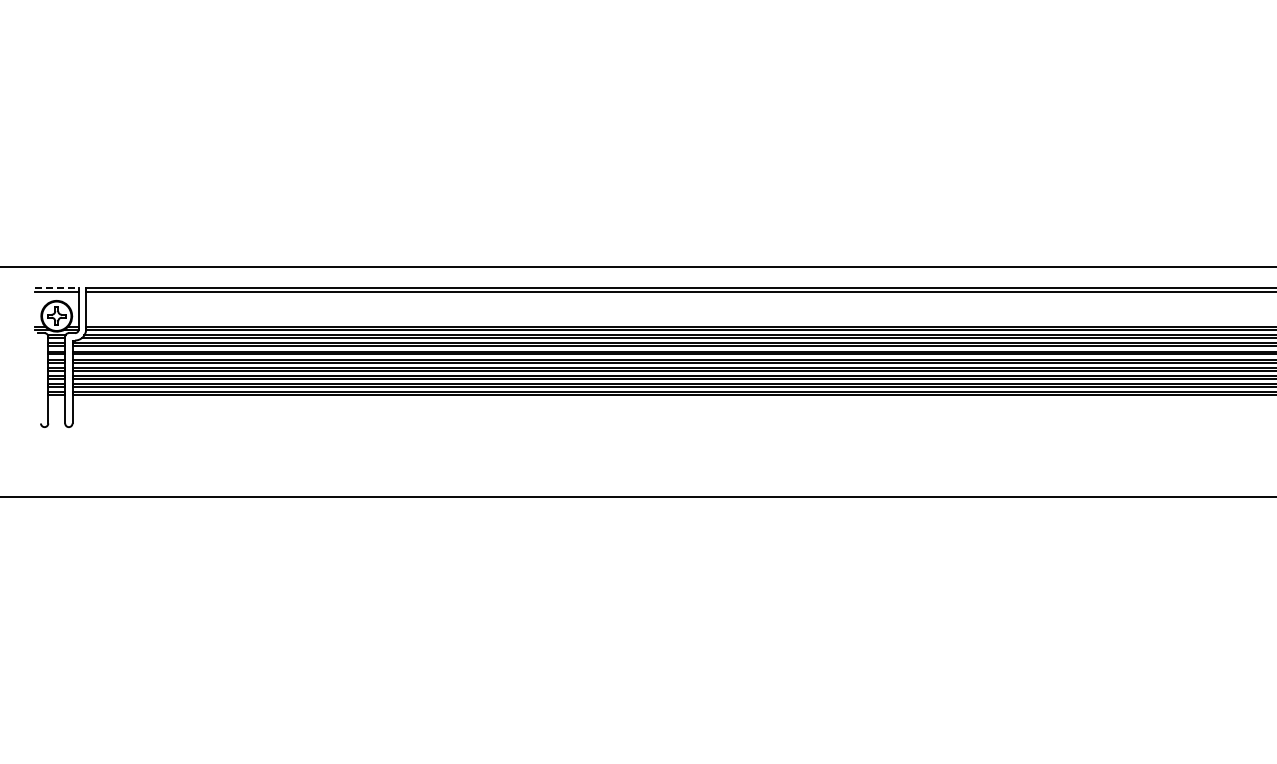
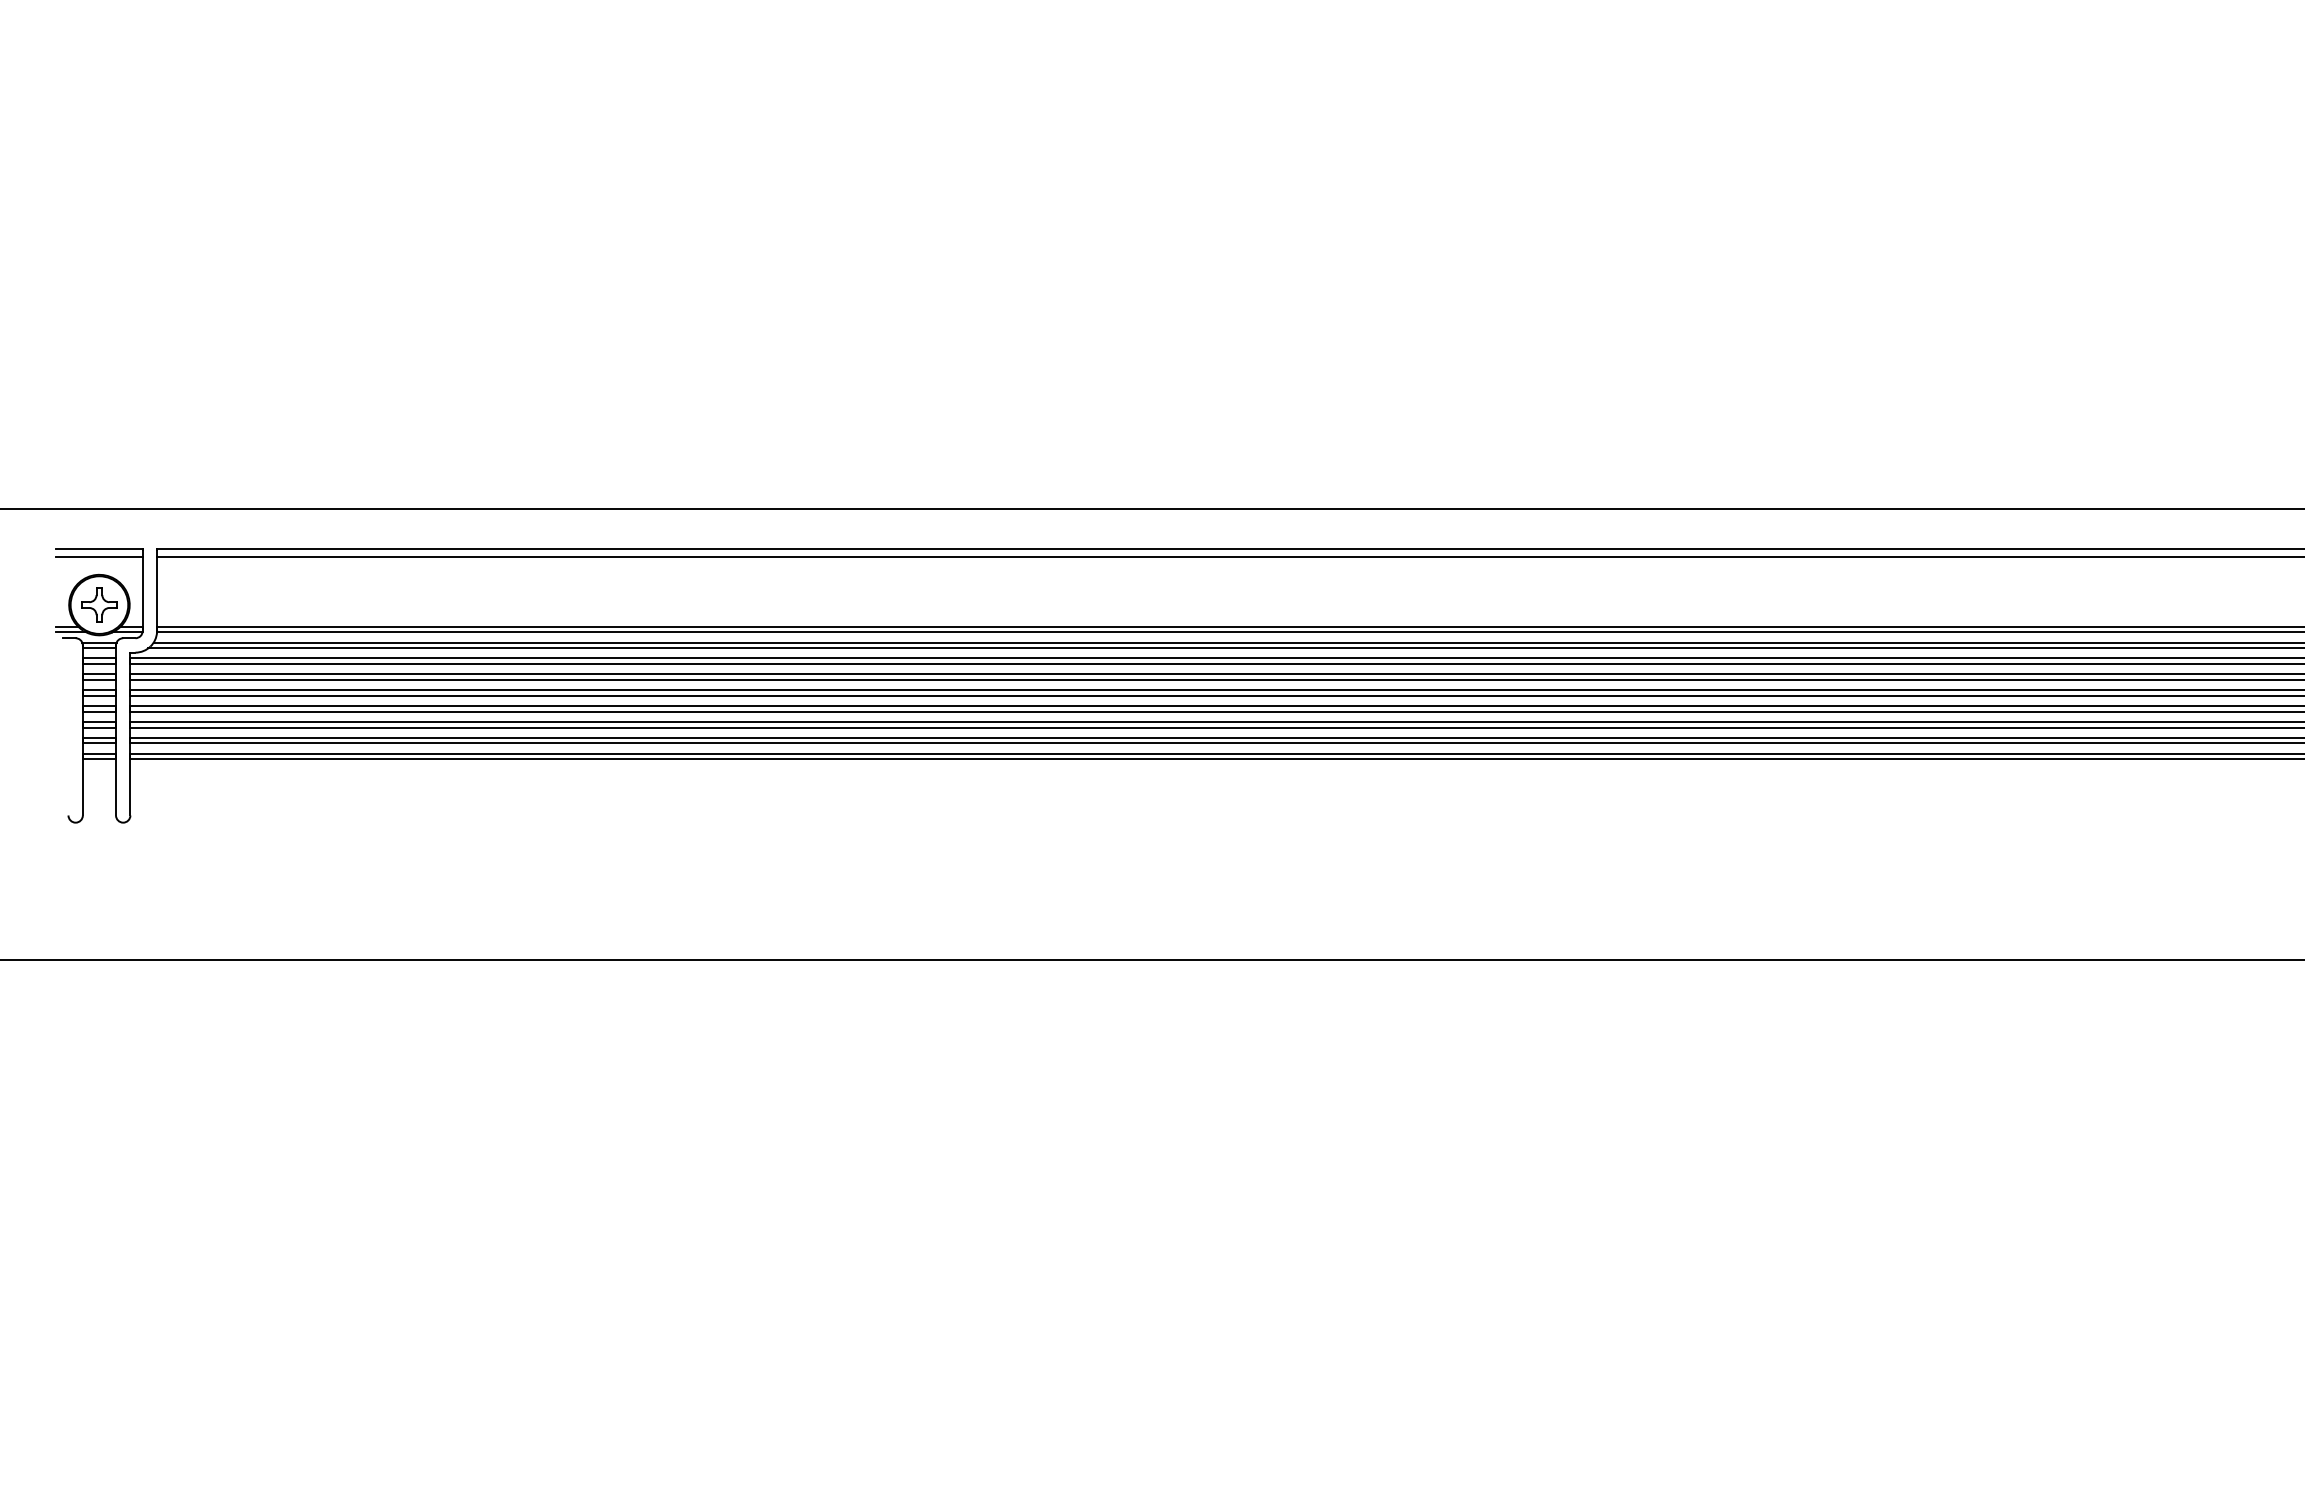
line: (57, 287) -> (100, 548), dashed -> solid

